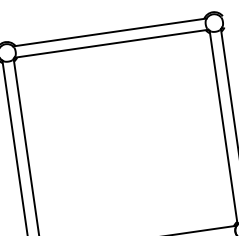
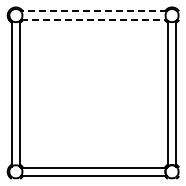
line: (110, 32) -> (94, 11), solid -> dashed
line: (112, 43) -> (94, 19), solid -> dashed

